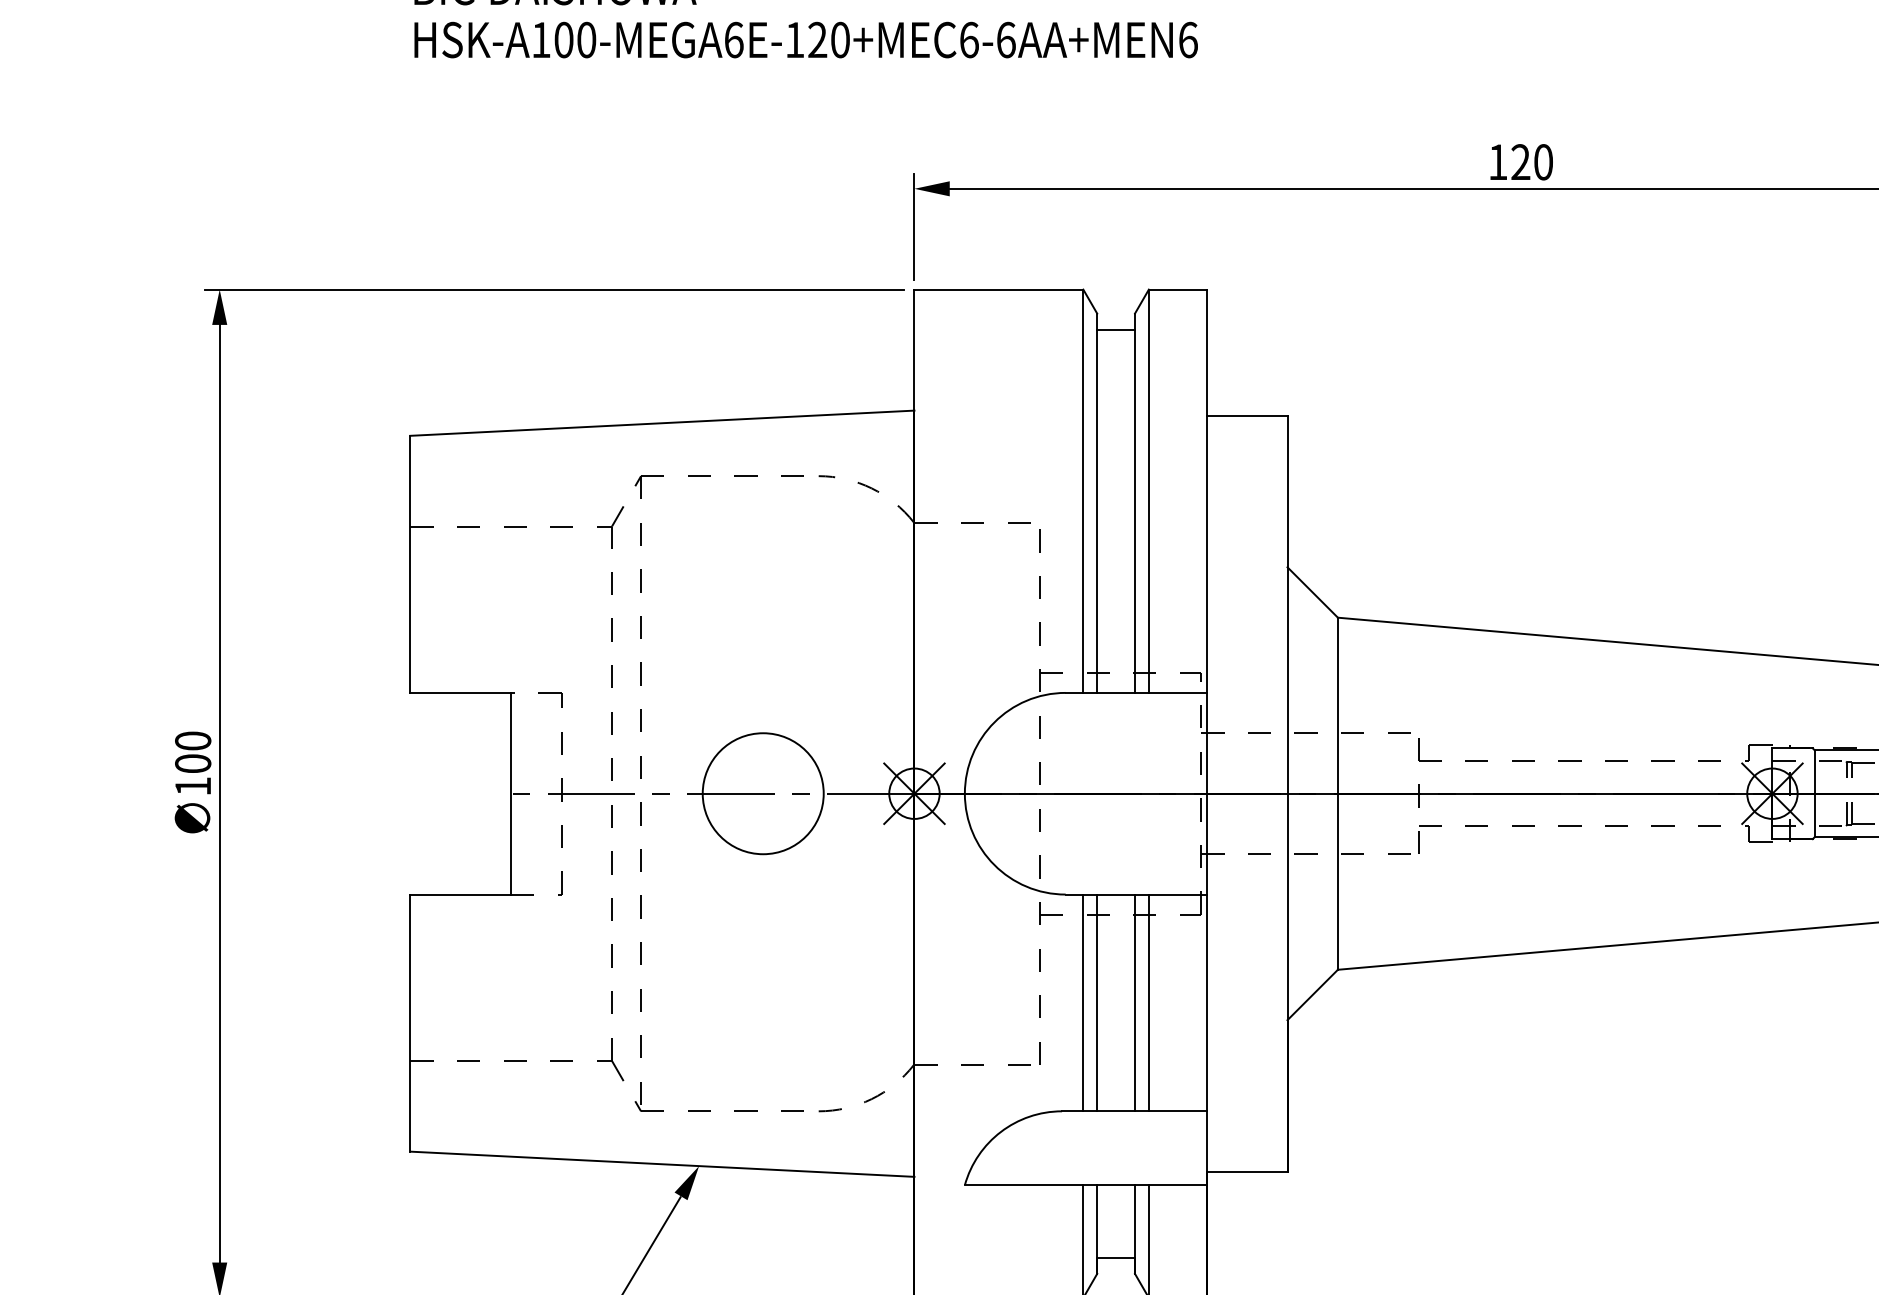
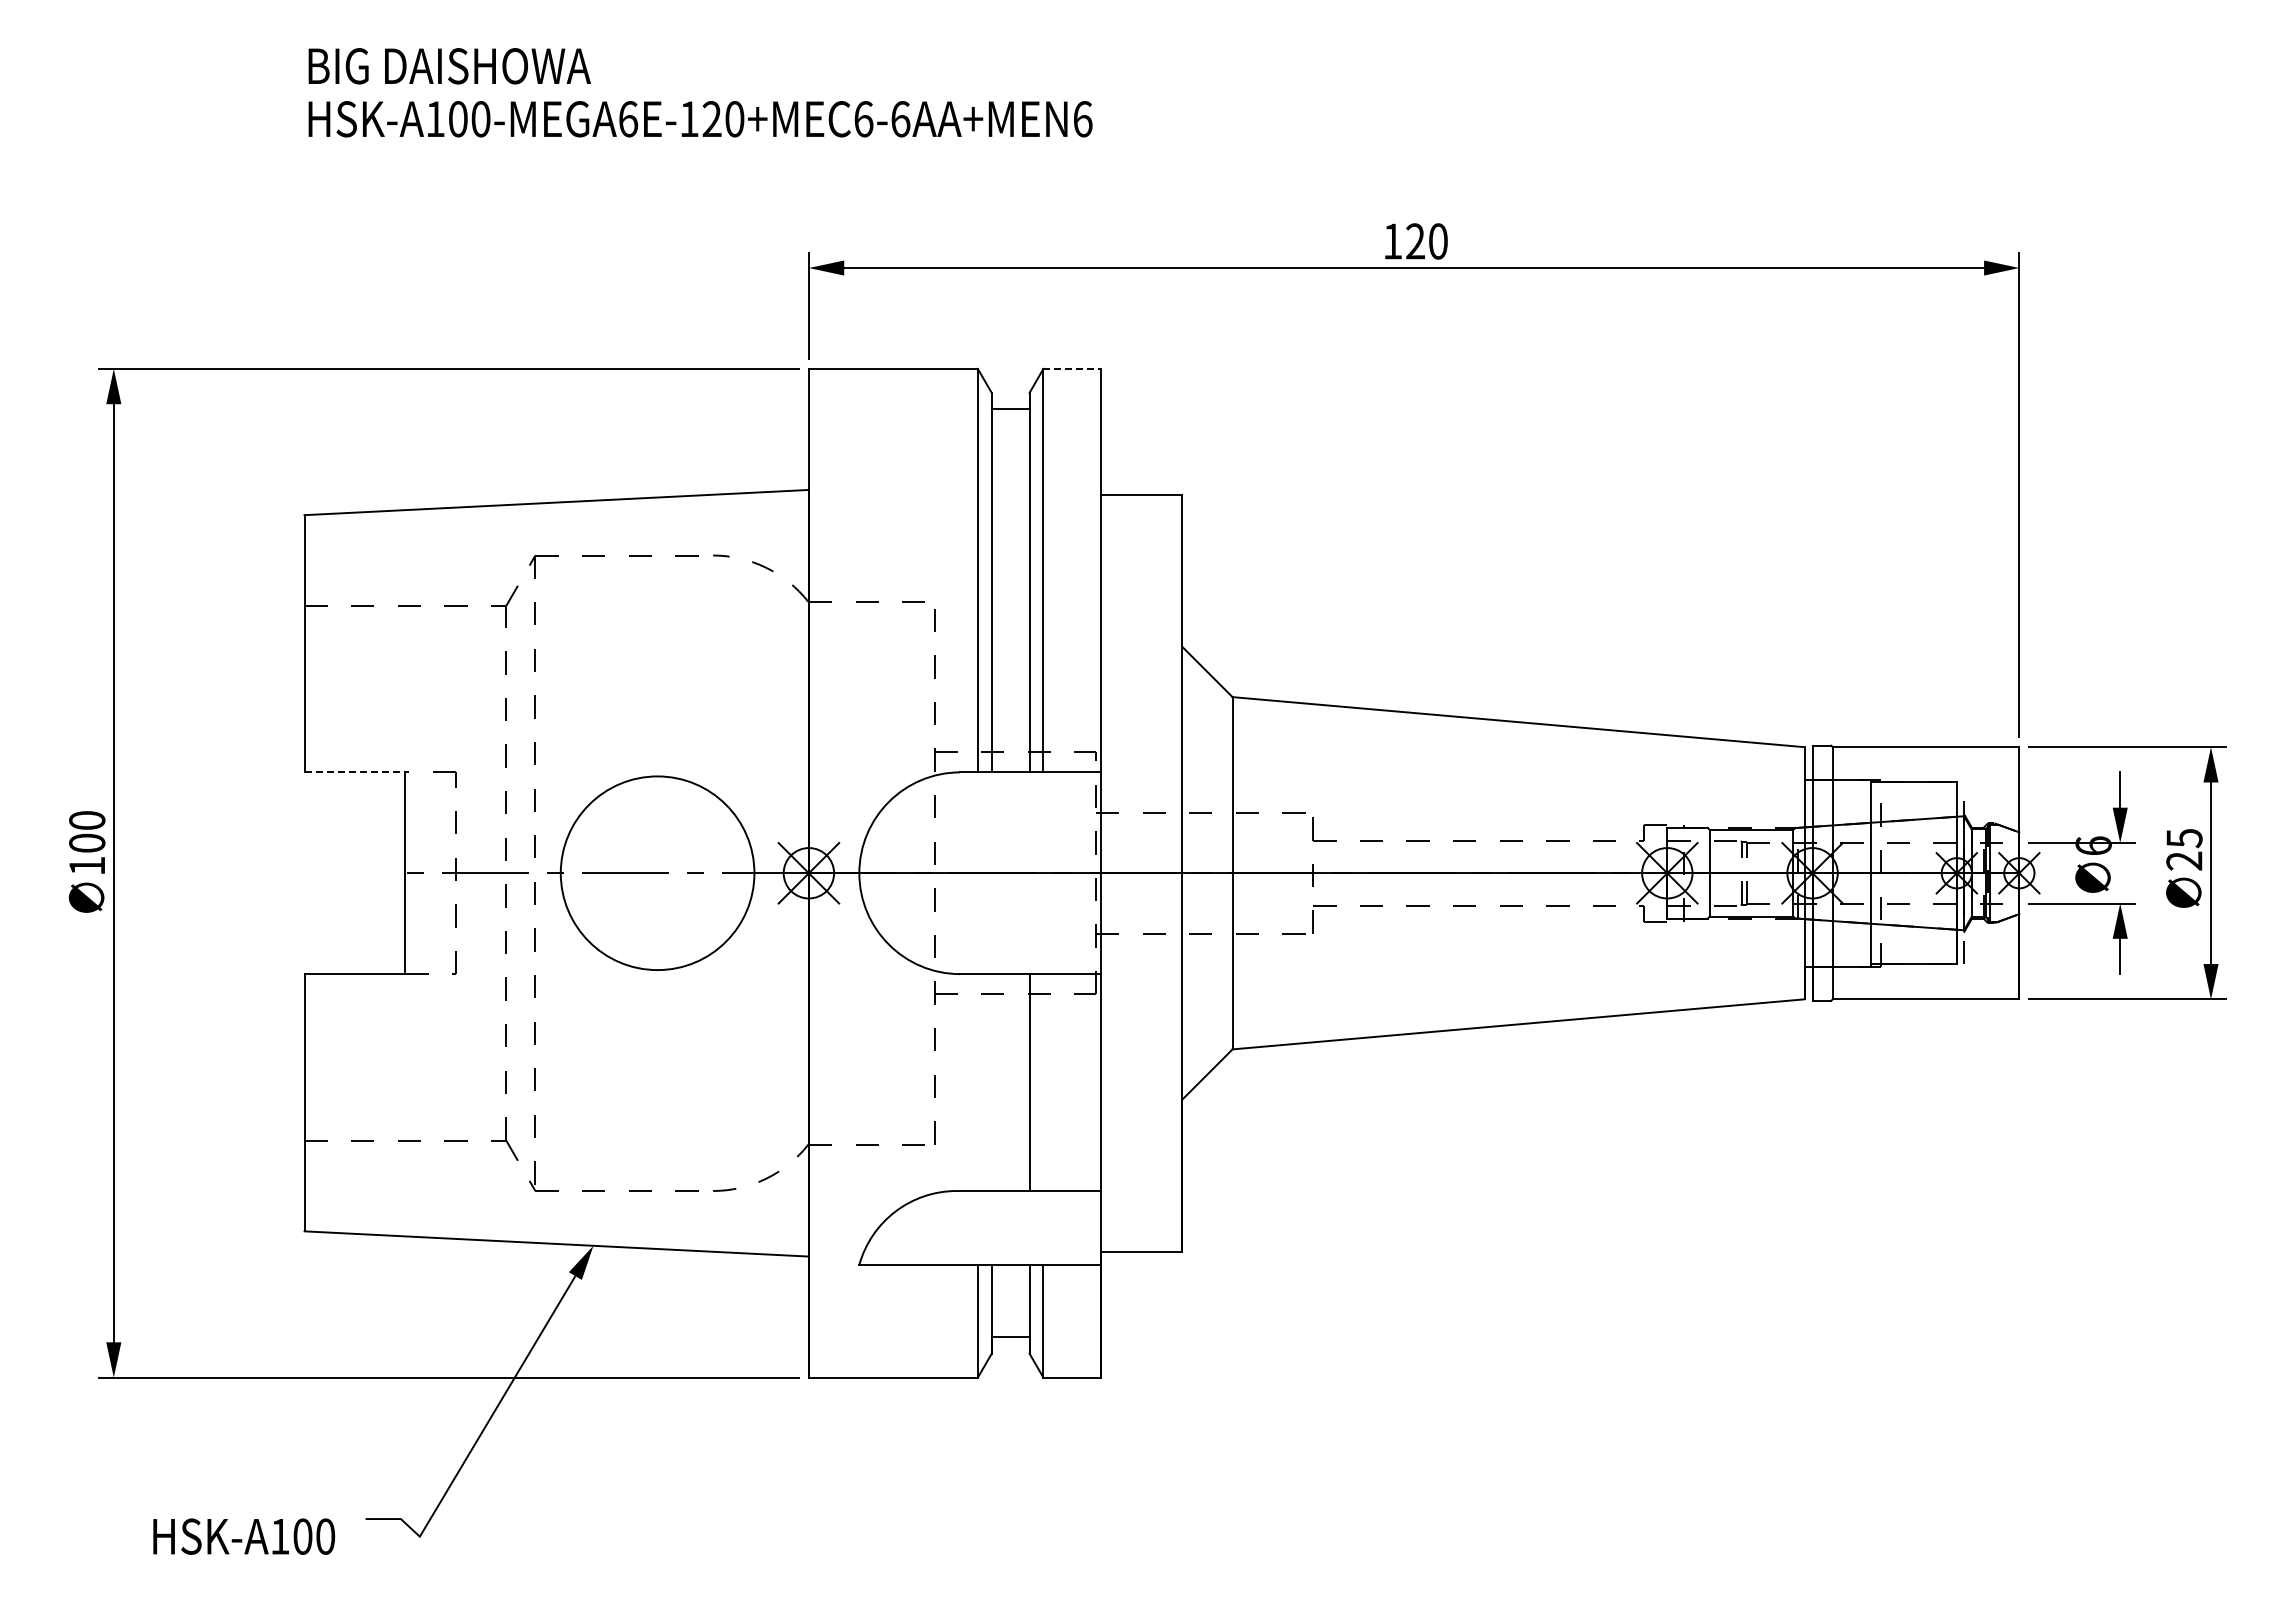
line: (1177, 289) -> (1072, 368), solid -> dashed
line: (461, 693) -> (355, 772), solid -> dashed
circle: (763, 792) -> (657, 872), size x1.6
line: (1082, 1002) -> (977, 1082), removed
line: (1096, 1002) -> (991, 1082), removed
line: (1148, 1002) -> (1043, 1082), removed

